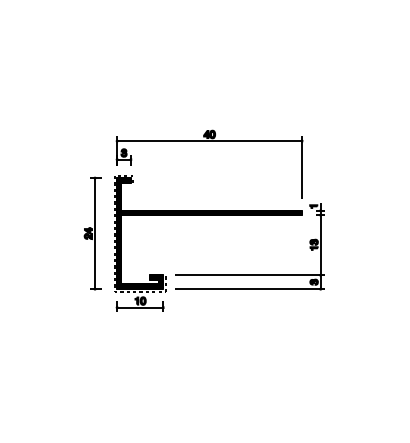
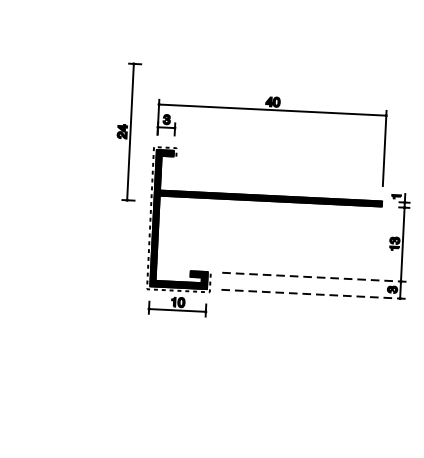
part: (92, 233) -> (127, 131), moved
line: (250, 275) -> (314, 277), solid -> dashed
line: (250, 289) -> (313, 294), solid -> dashed

